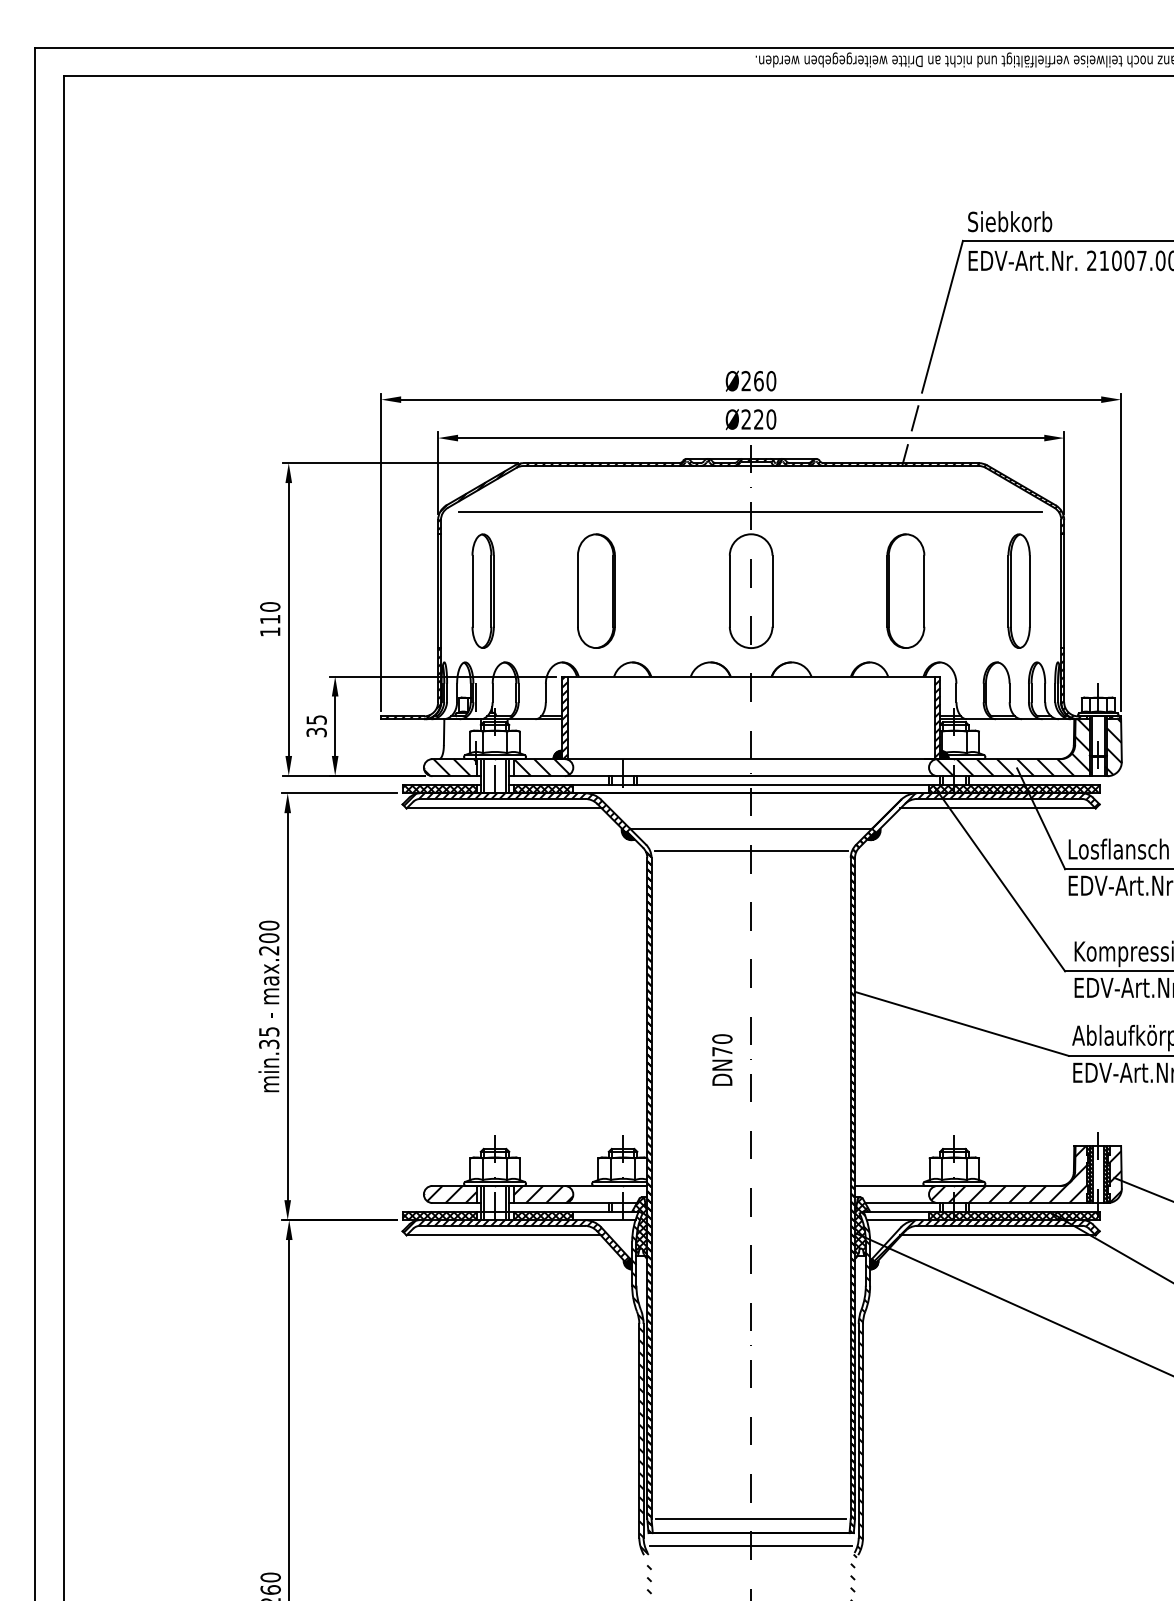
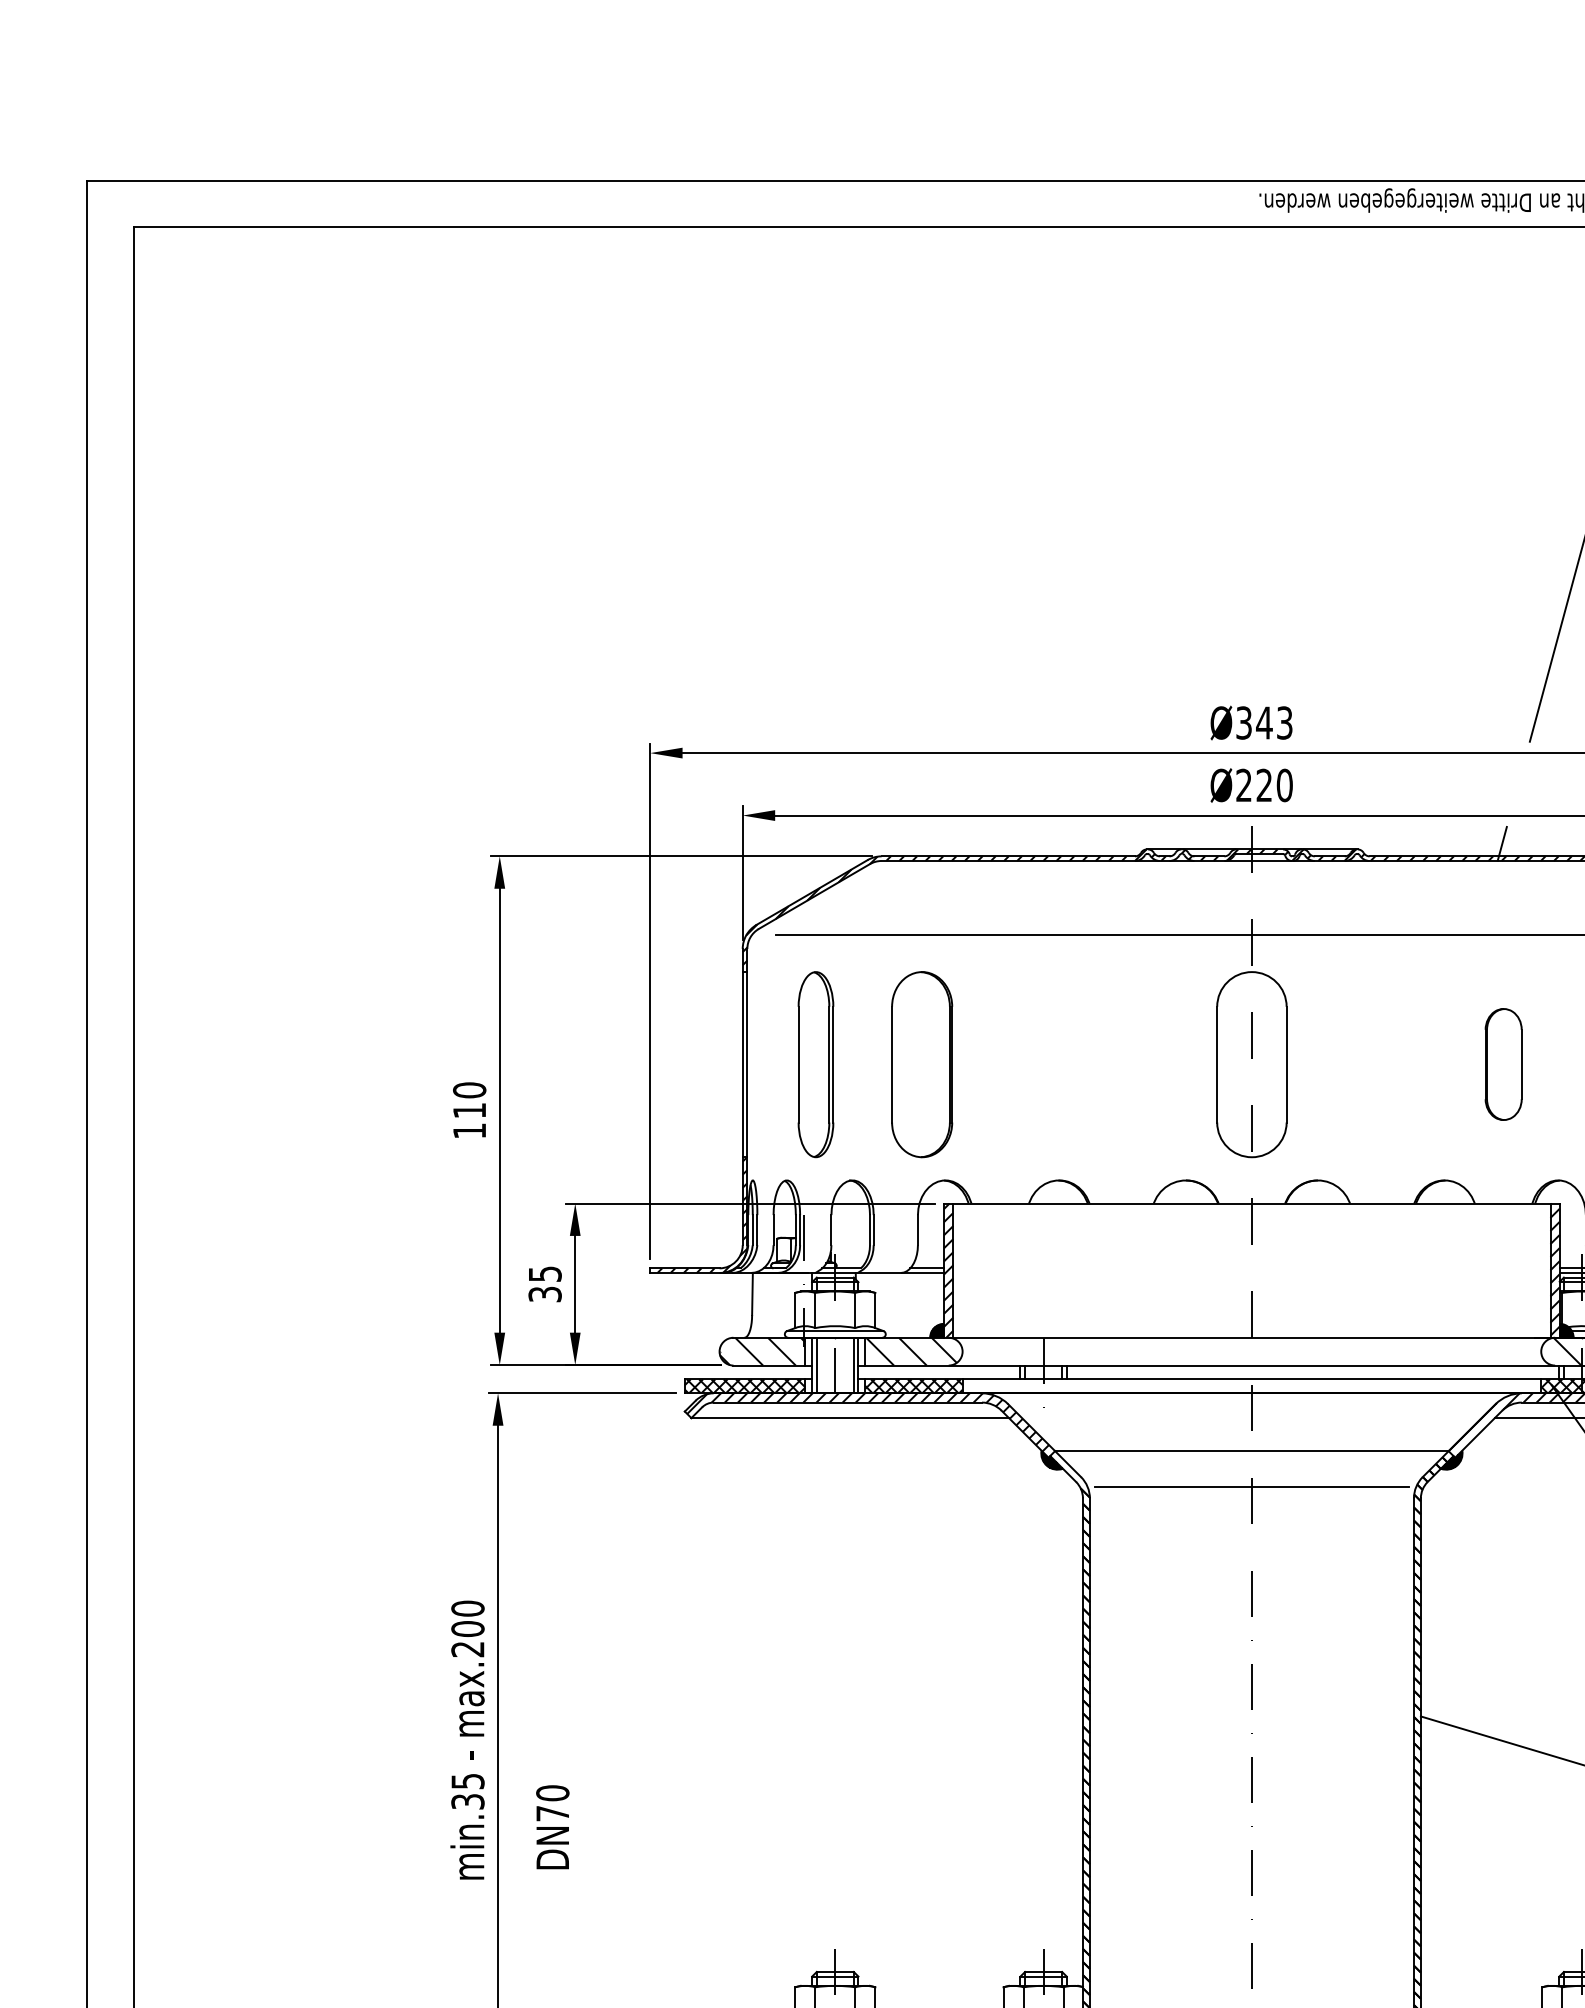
text: (758, 381) -> (1263, 723), Ø260 -> Ø343
line: (914, 418) -> (1517, 783), removed
part: (596, 590) -> (922, 1063), moved
part: (905, 590) -> (1502, 1063), size x0.6
text: (722, 1059) -> (553, 1826), moved

